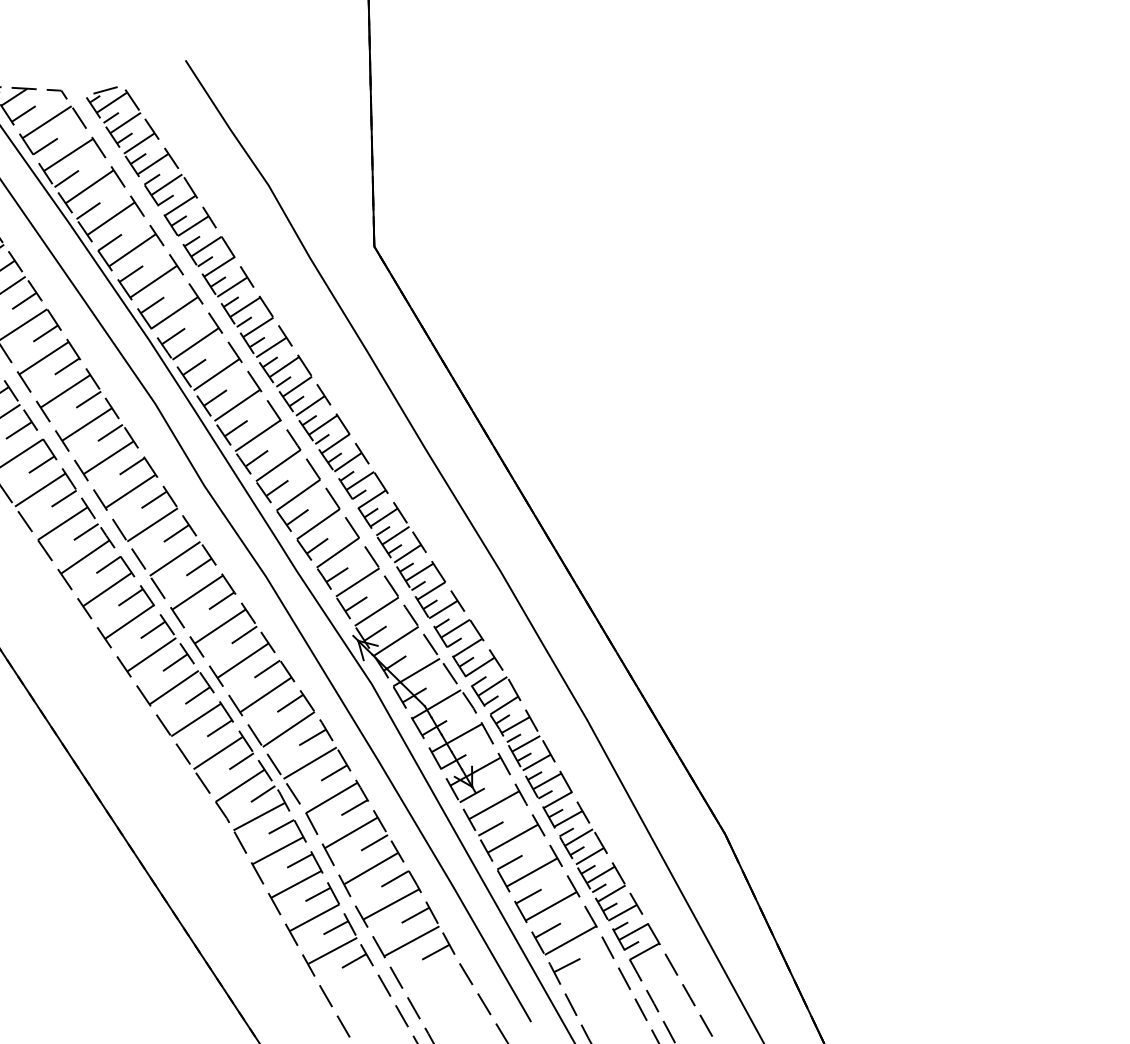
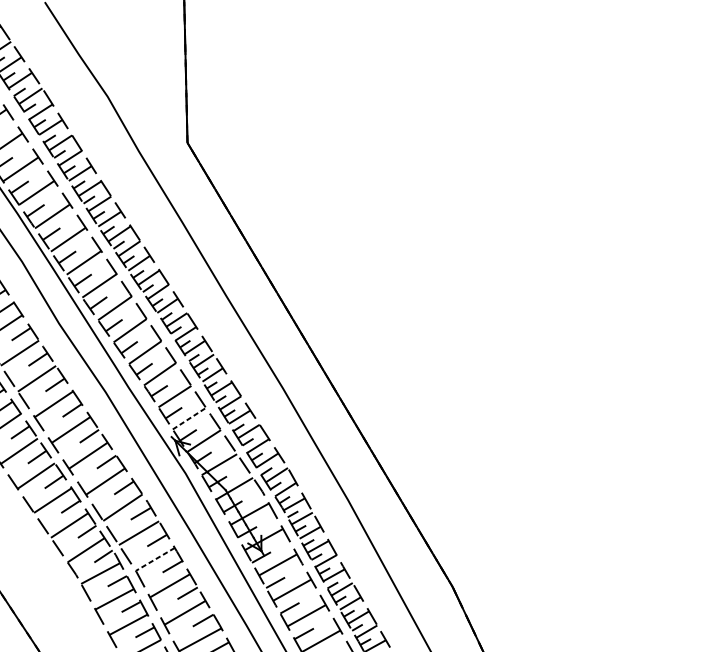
line: (377, 611) -> (189, 418), solid -> dashed
line: (331, 797) -> (155, 559), solid -> dashed

